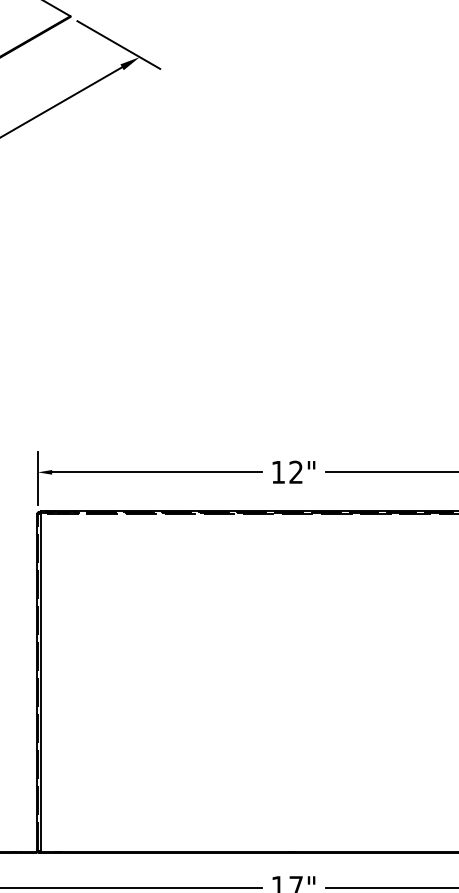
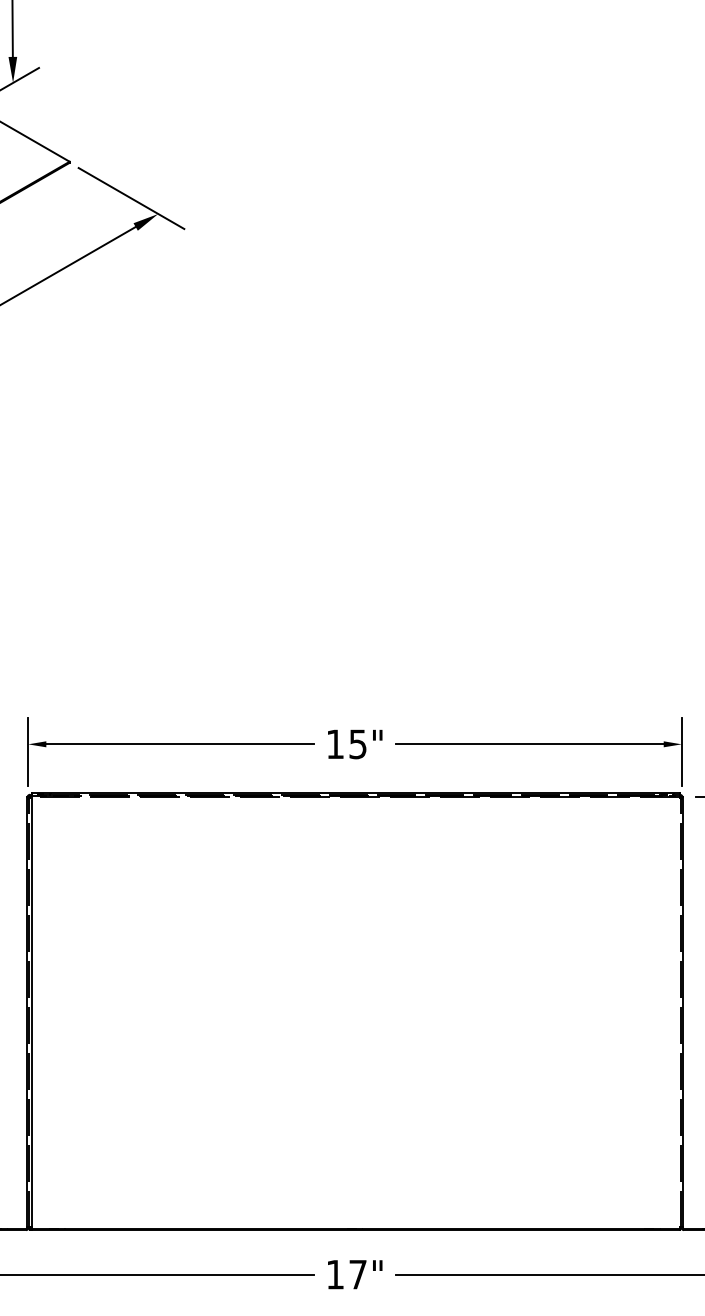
text: (295, 472) -> (357, 744), 12" -> 15"

